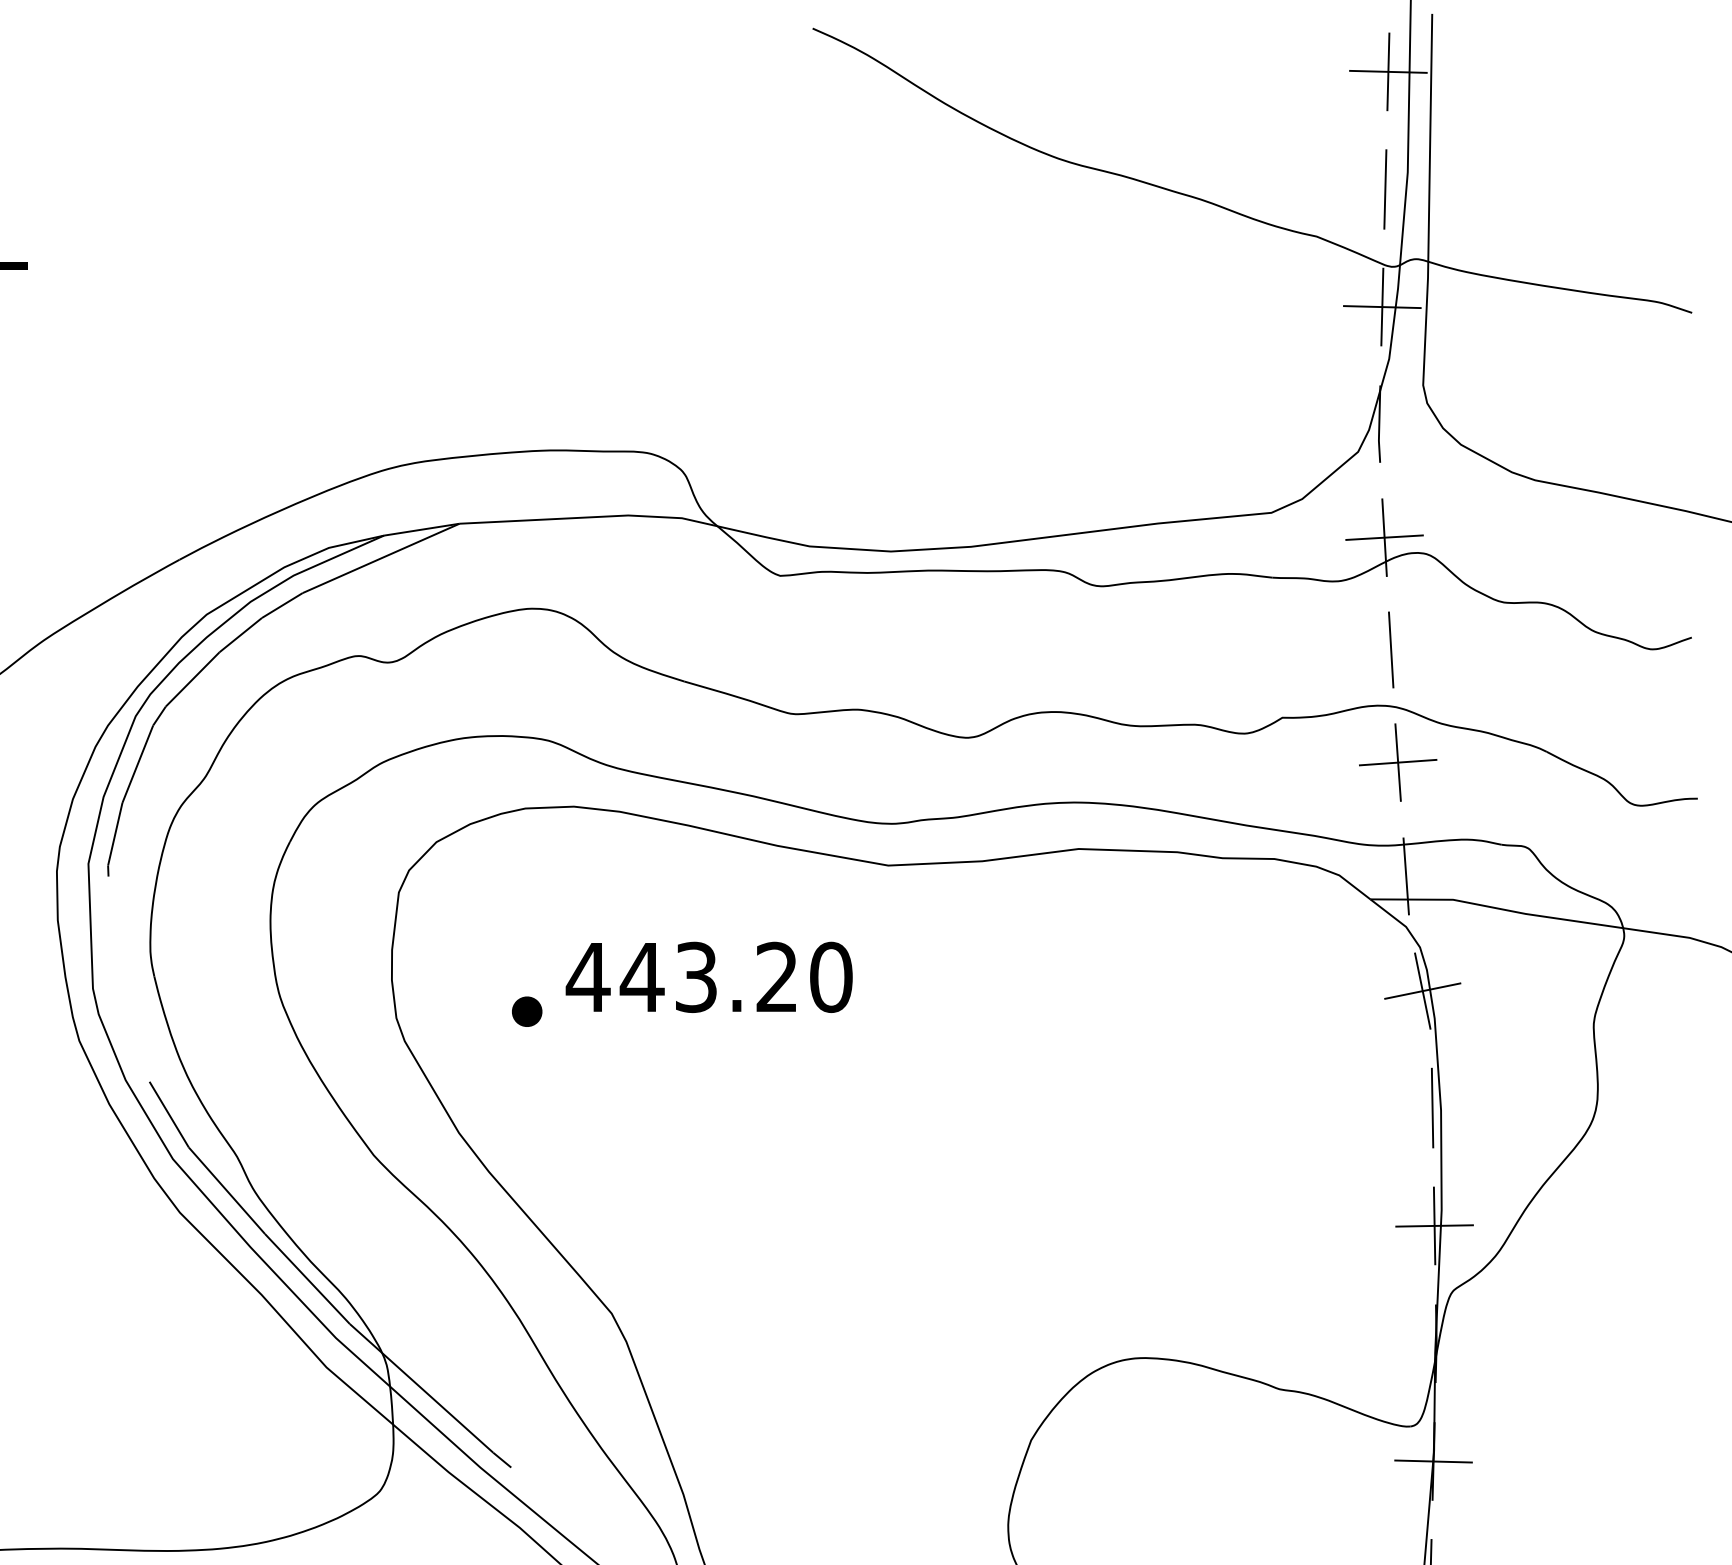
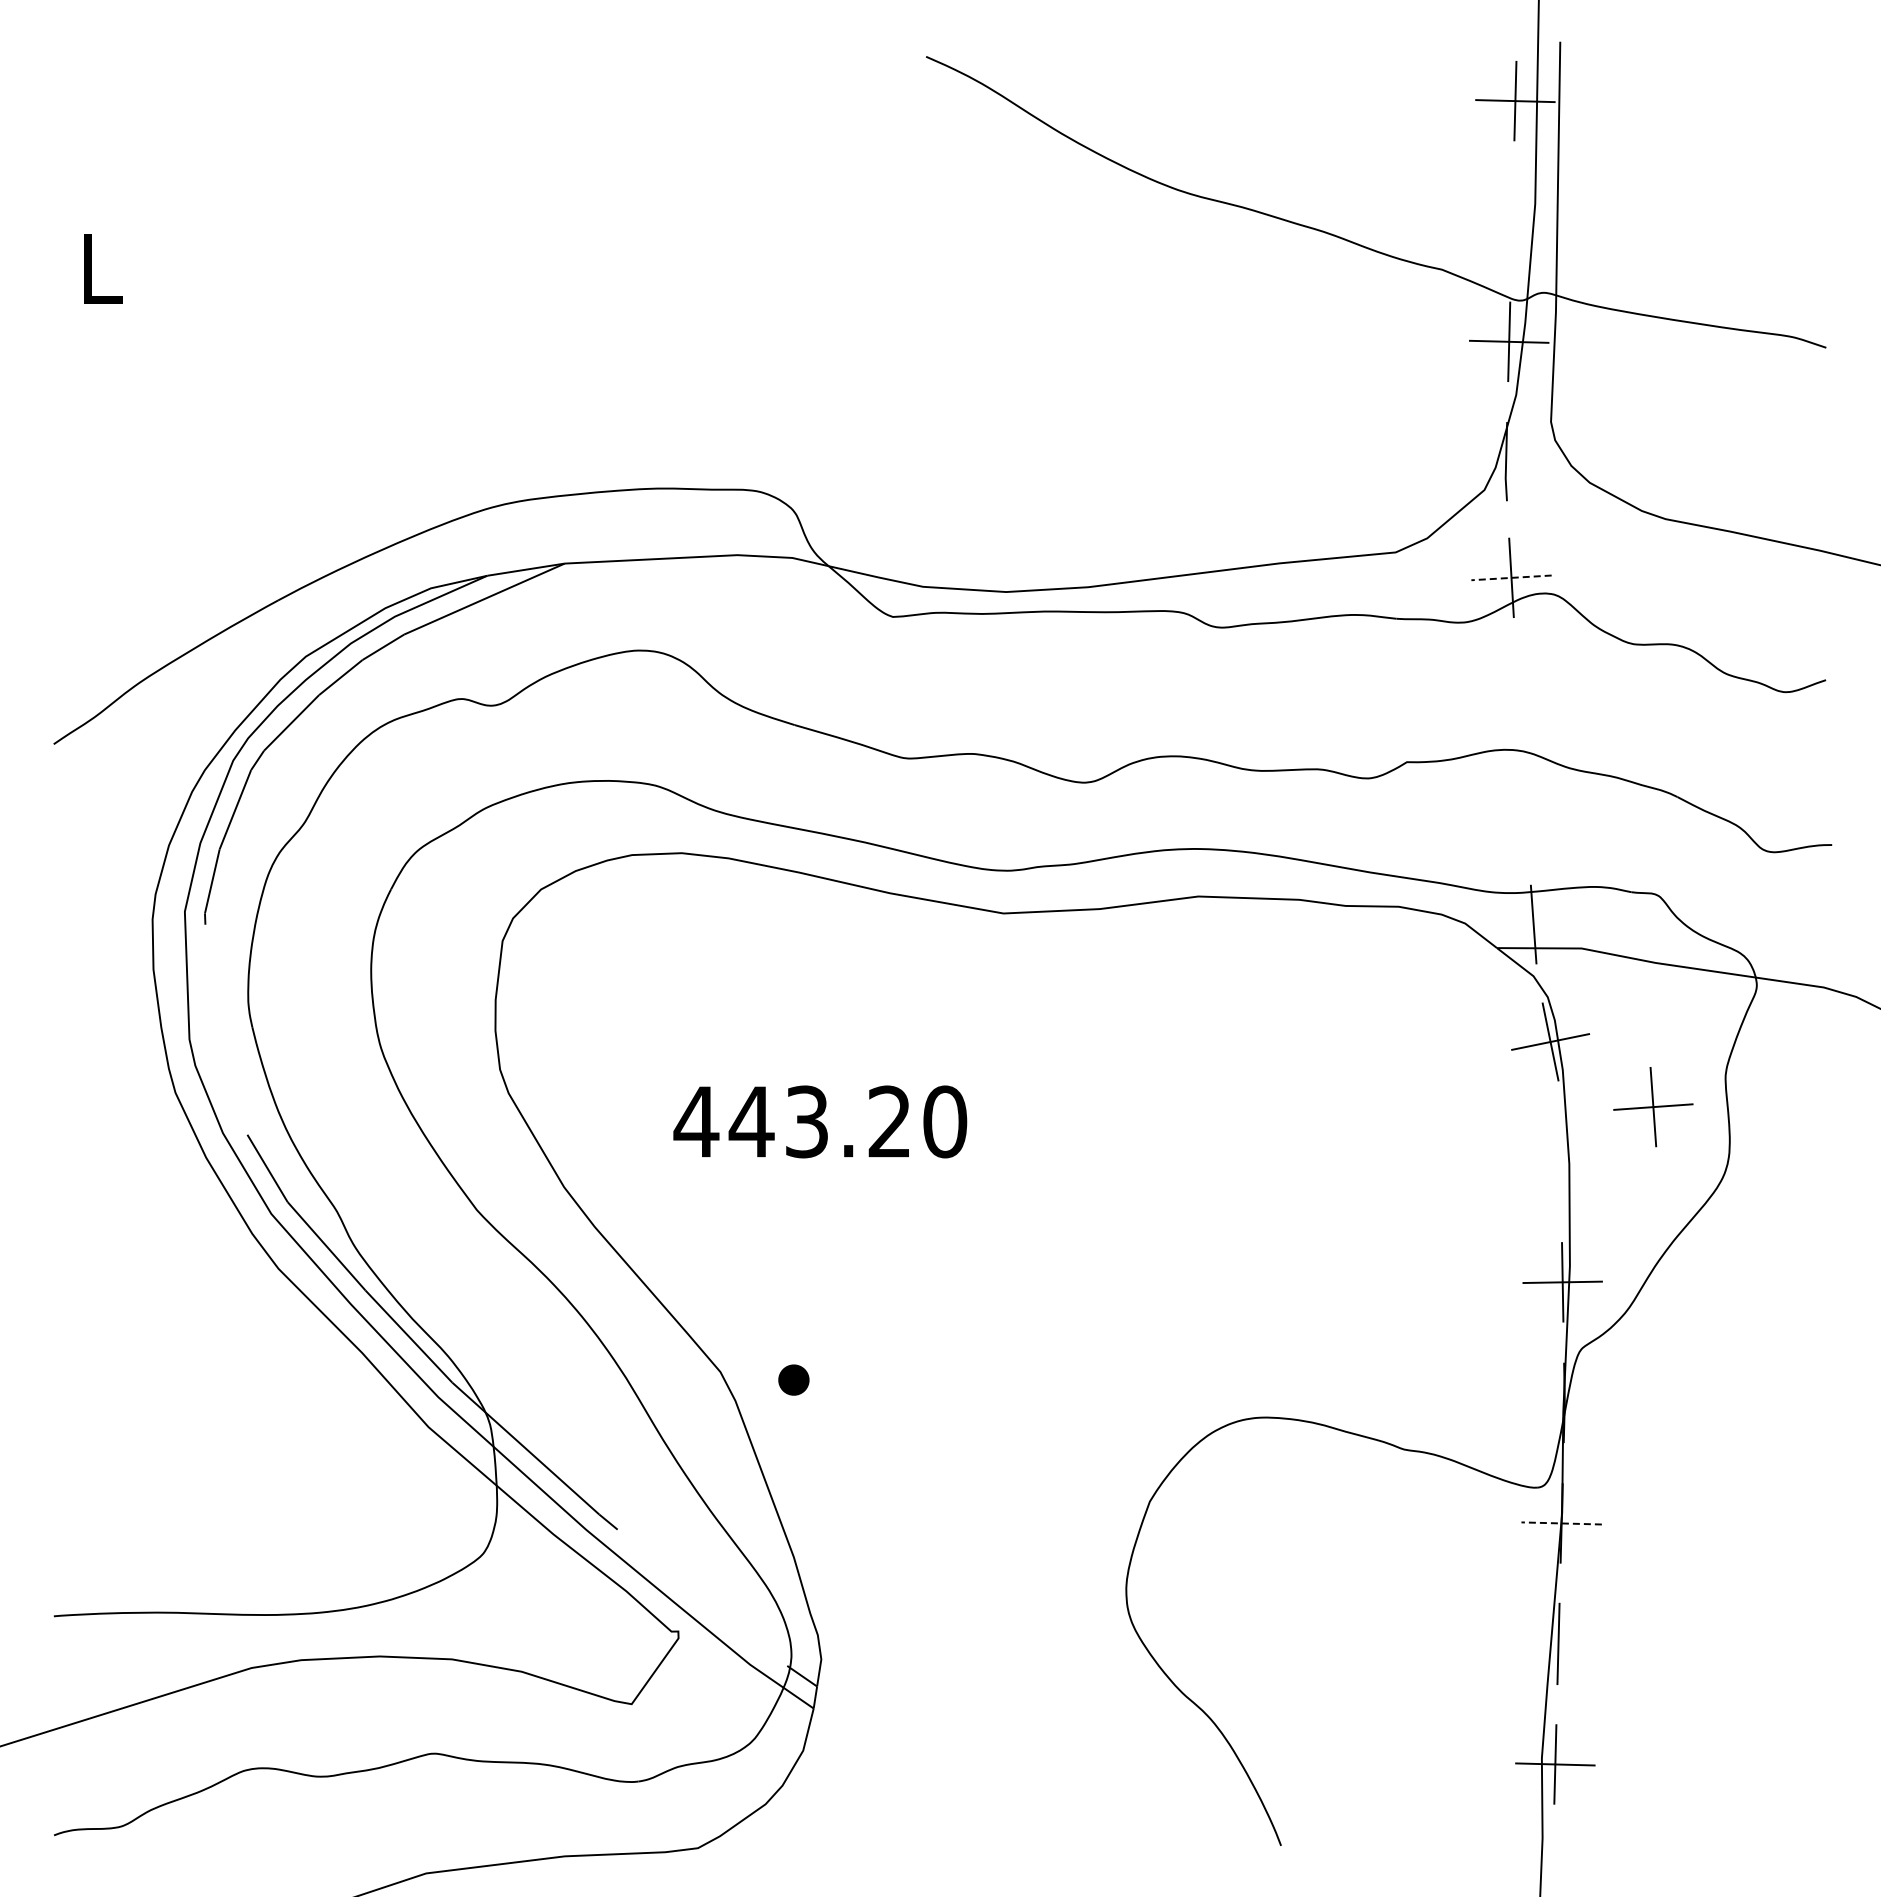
line: (1385, 189) -> (1512, 221), removed
line: (1384, 537) -> (1511, 577), solid -> dashed
line: (1391, 649) -> (1518, 692), removed
part: (1398, 763) -> (1653, 1107), moved
text: (709, 976) -> (820, 1121), moved
part: (526, 1011) -> (793, 1379), moved
line: (1432, 1107) -> (1560, 1161), removed
line: (1433, 1461) -> (1561, 1523), solid -> dashed

